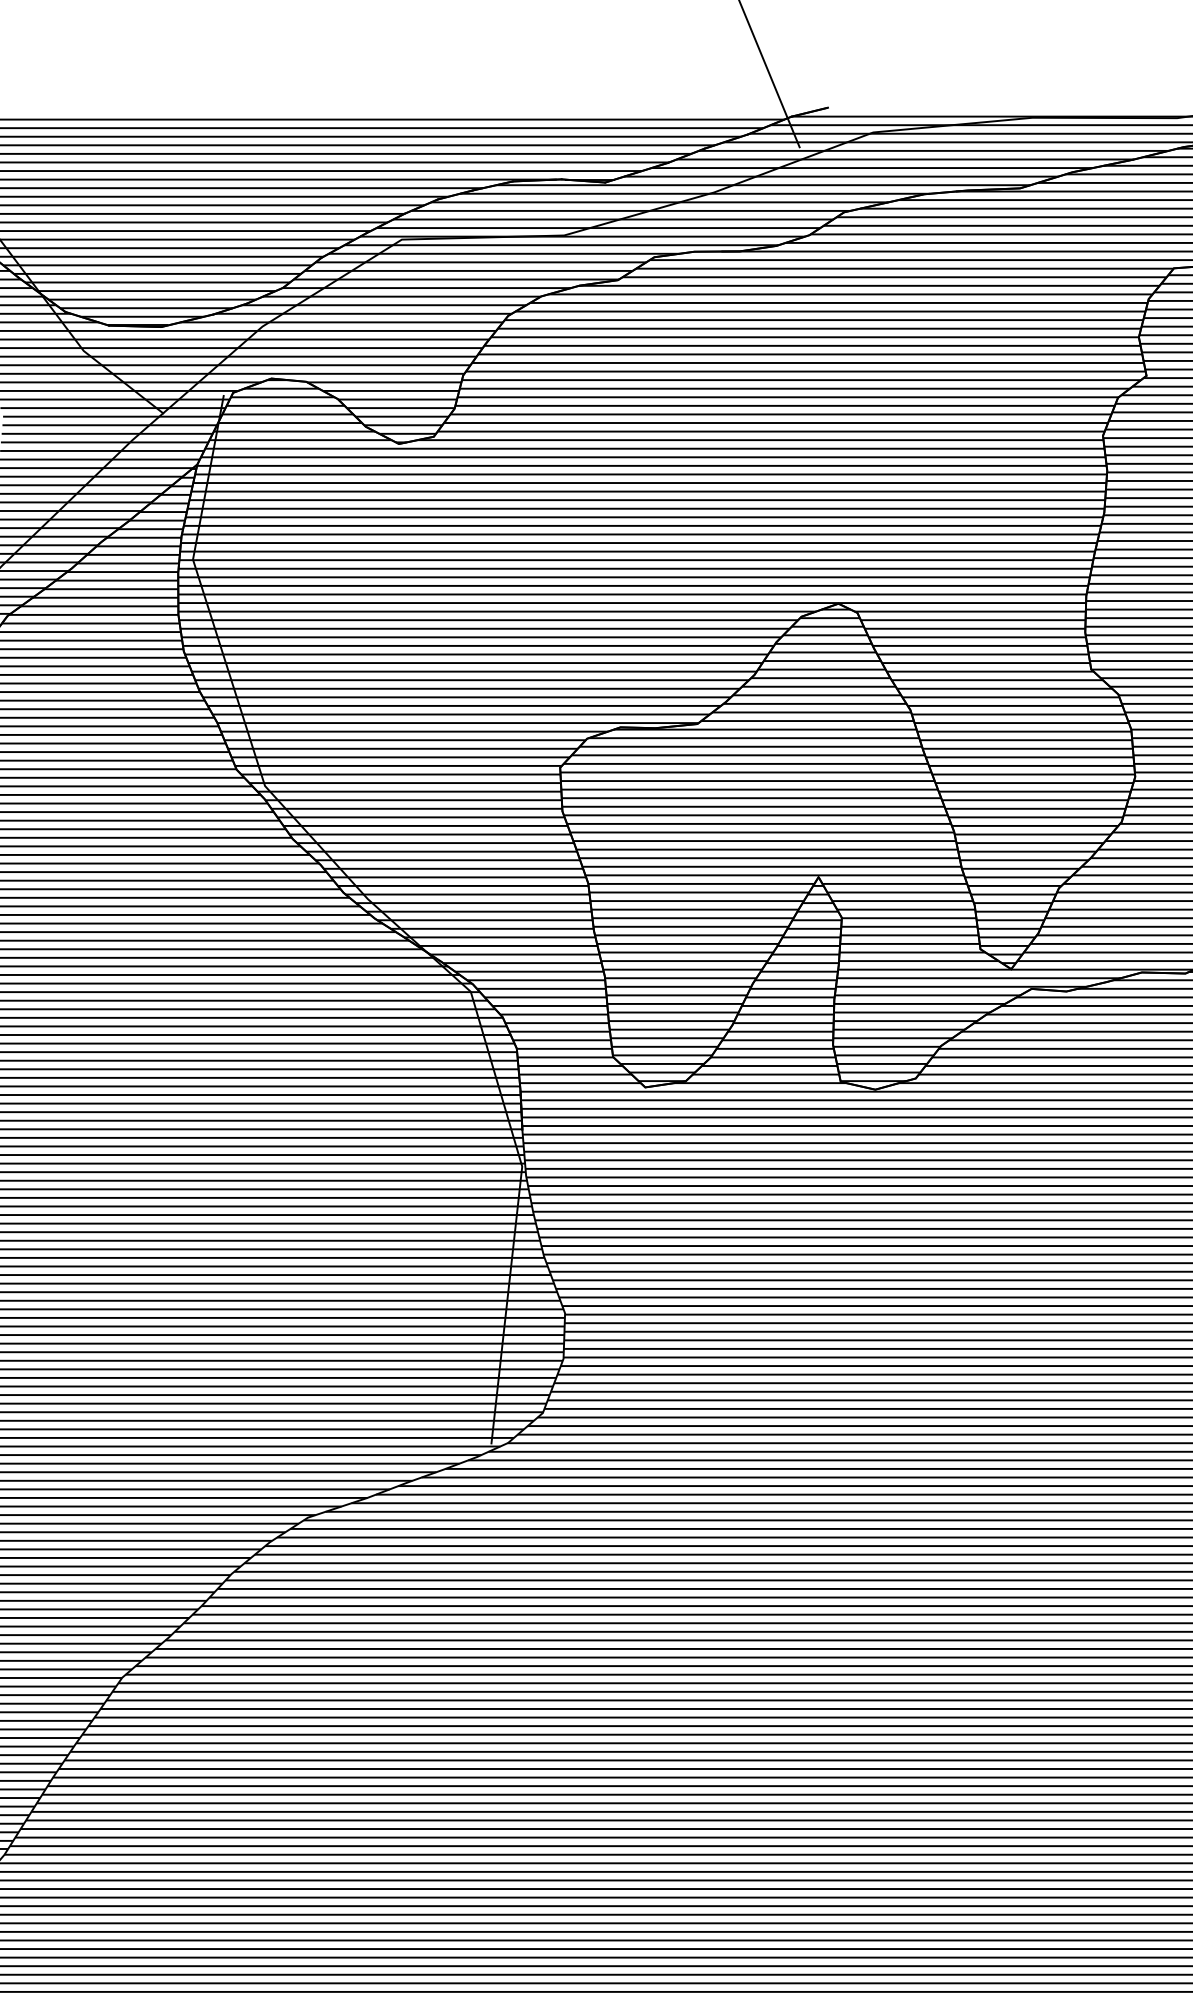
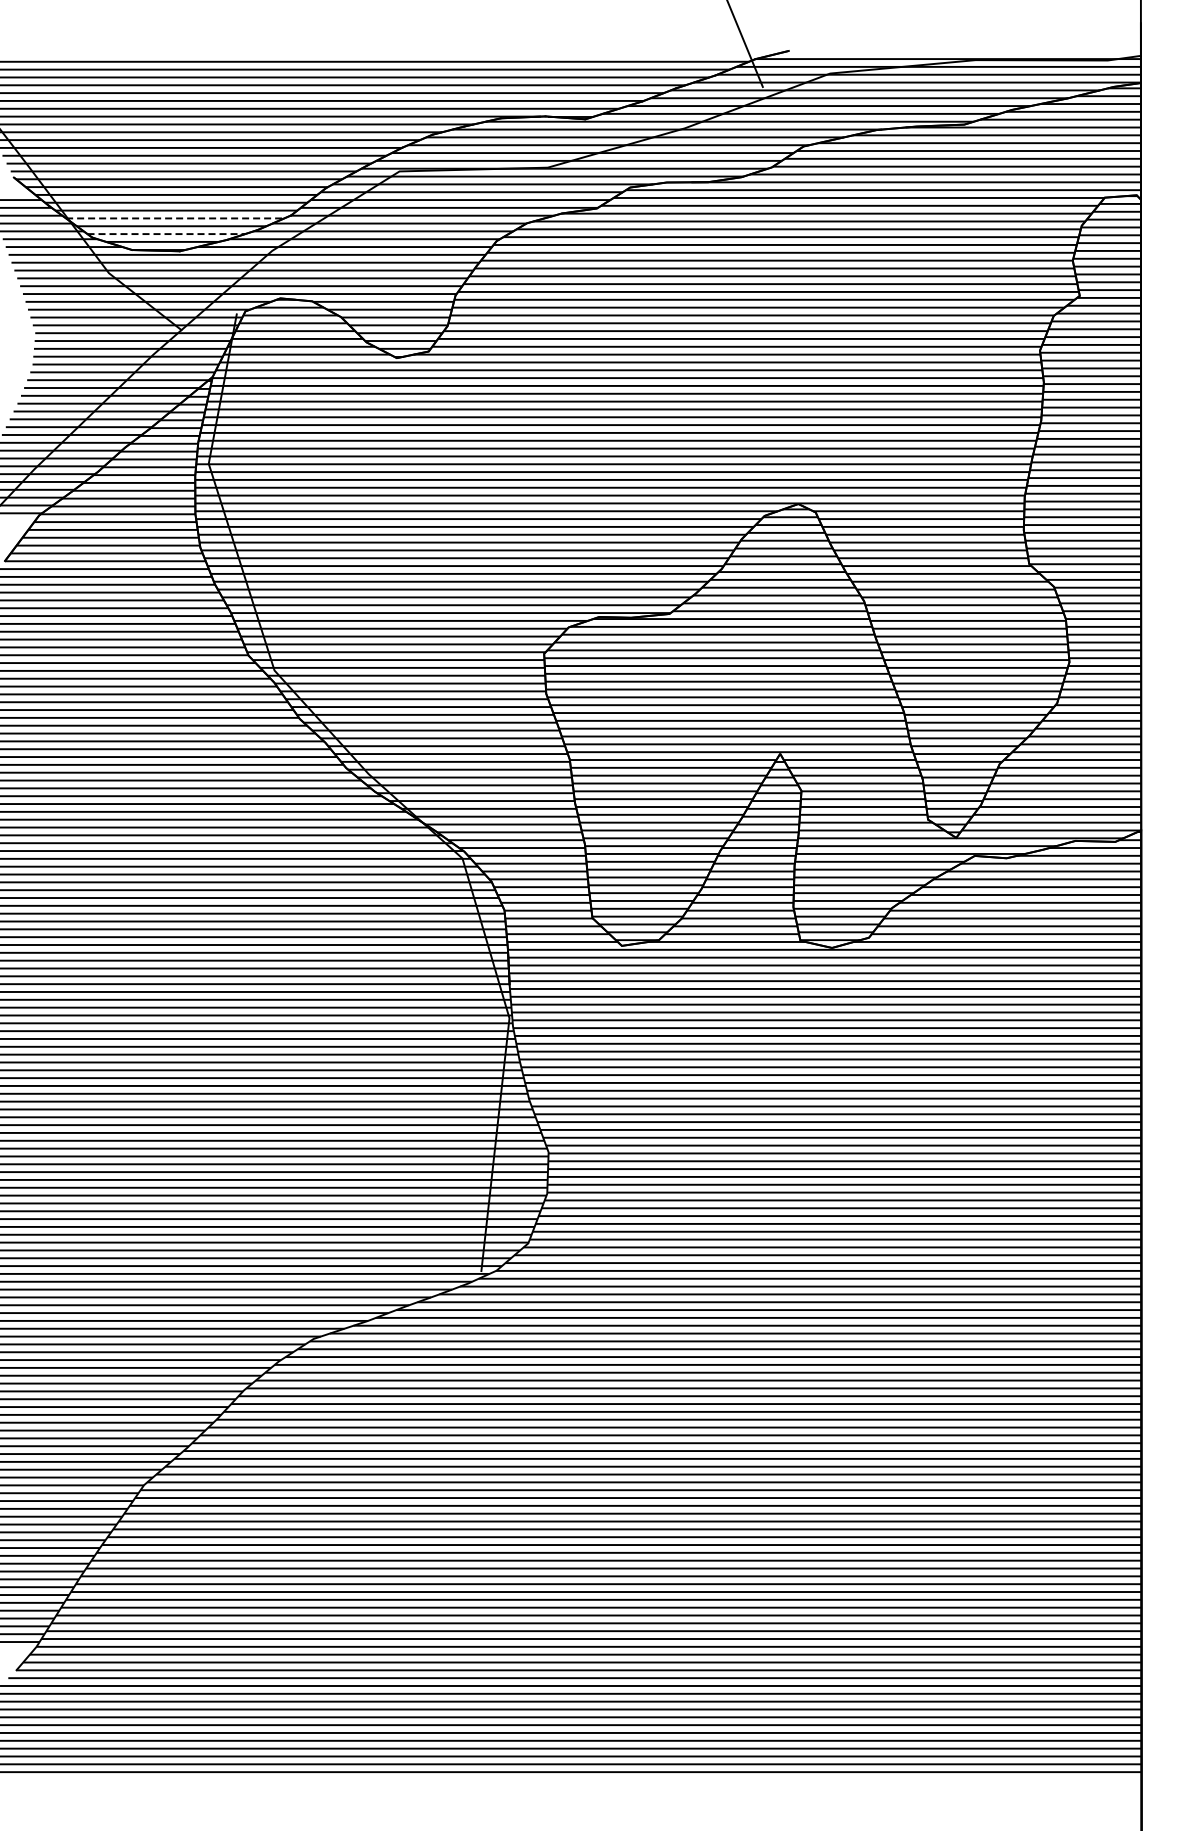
line: (156, 291) -> (175, 218), solid -> dashed
line: (146, 308) -> (166, 234), solid -> dashed

